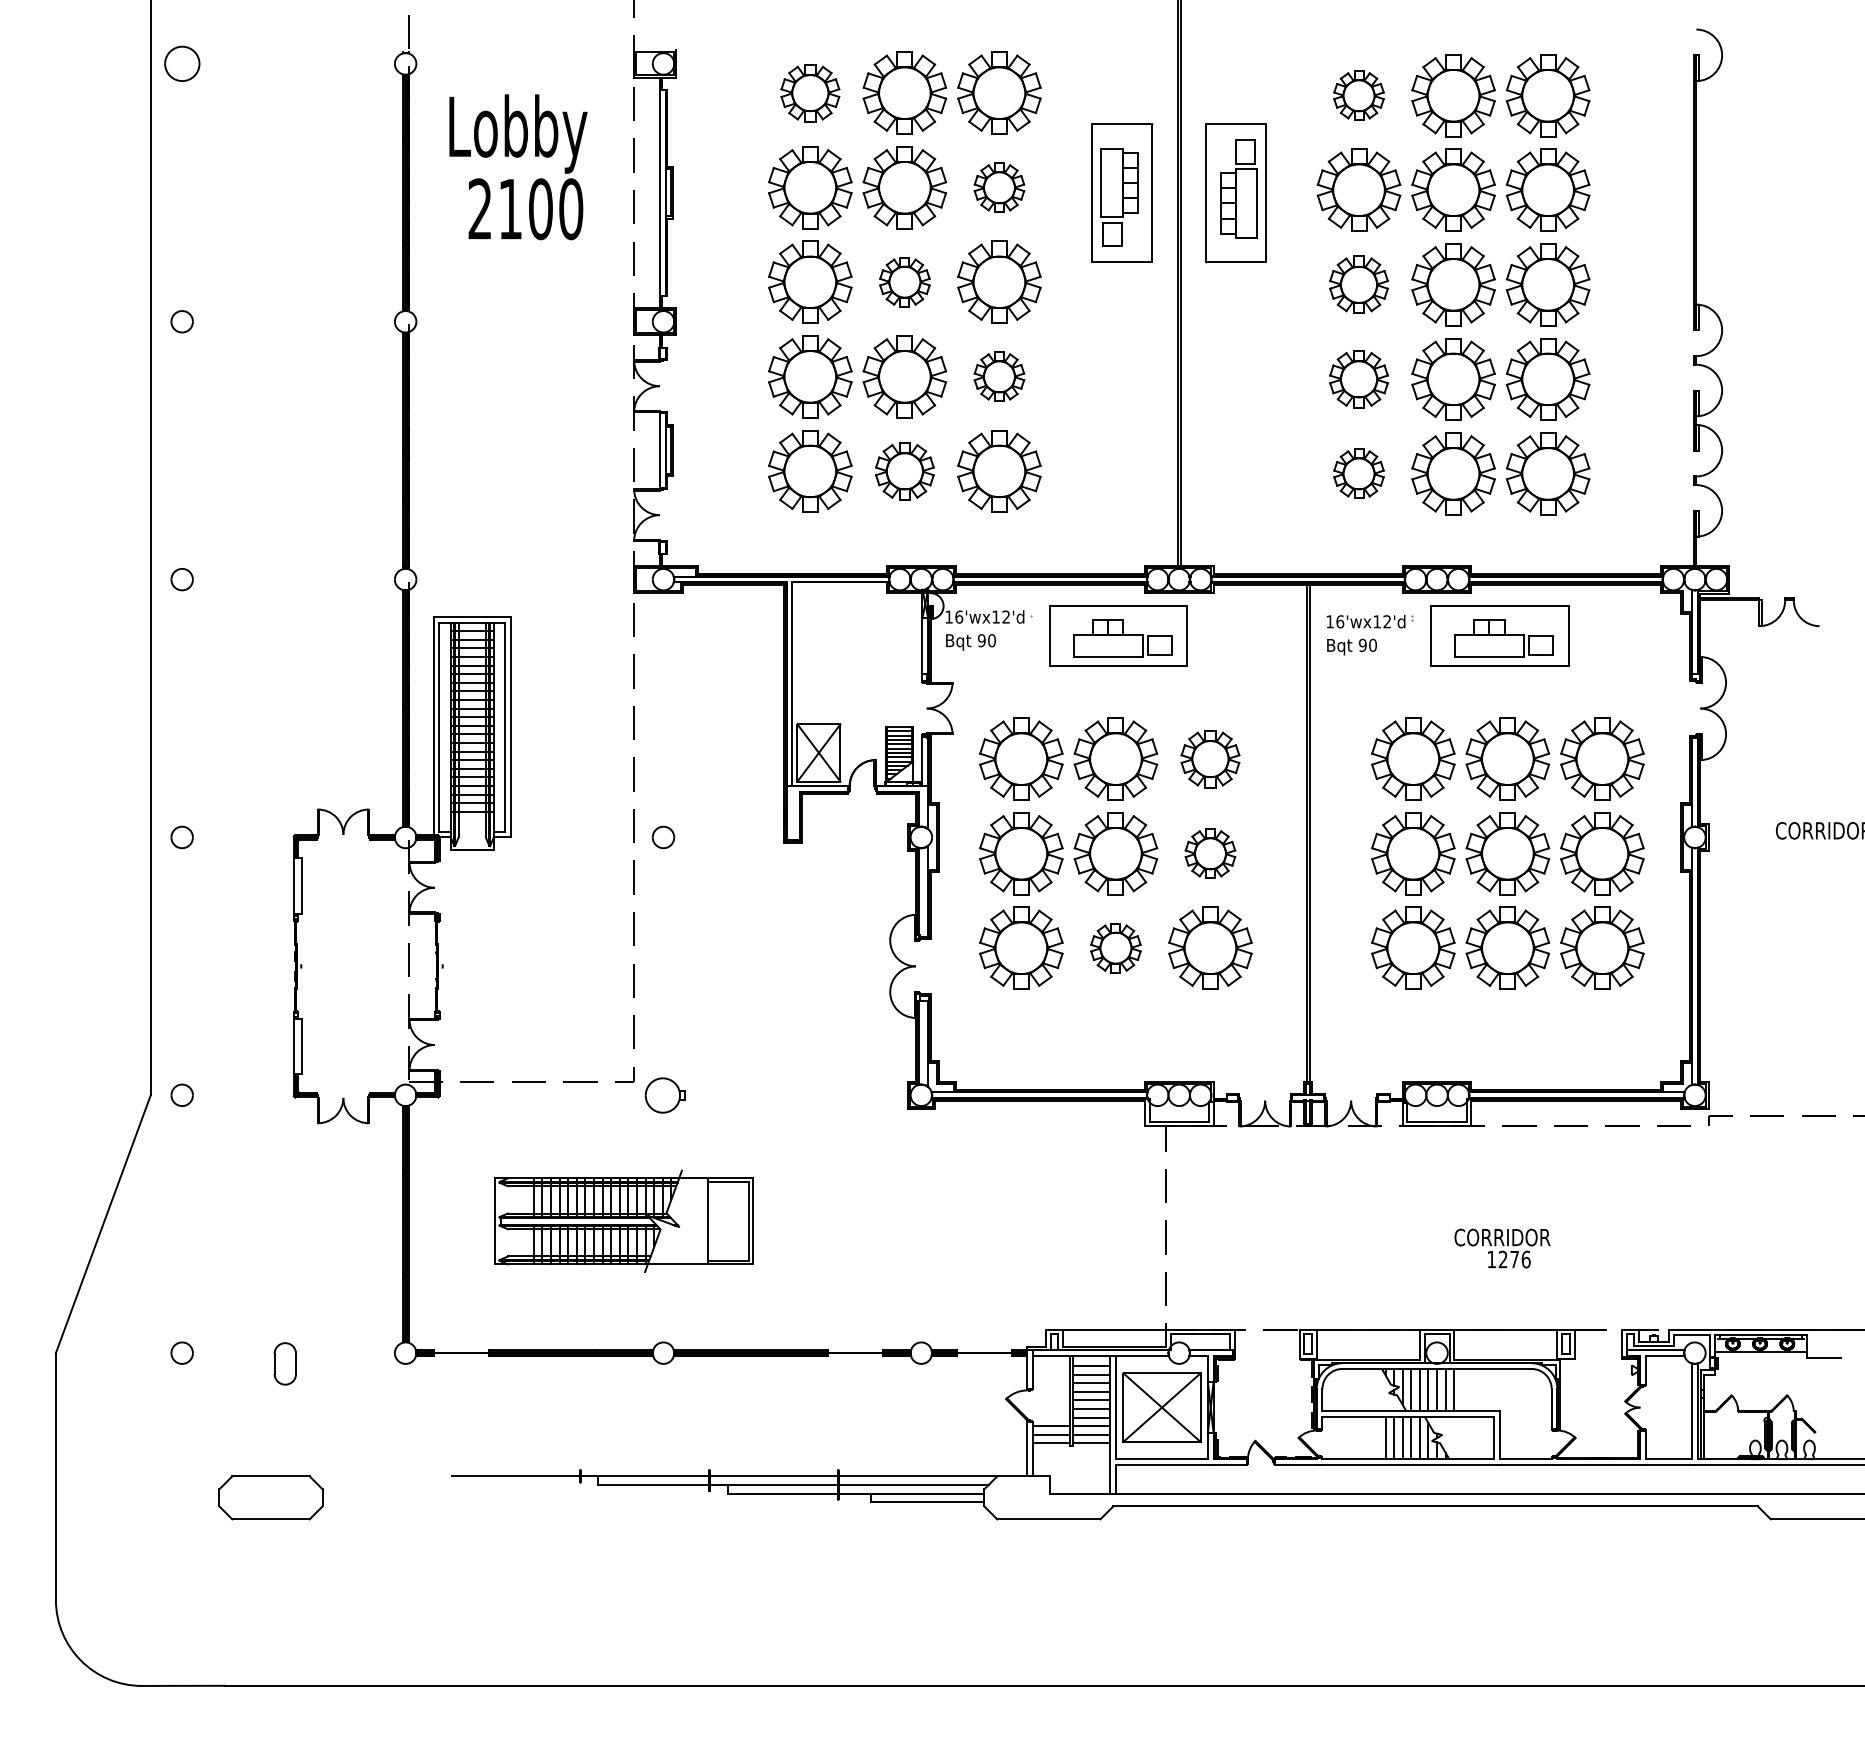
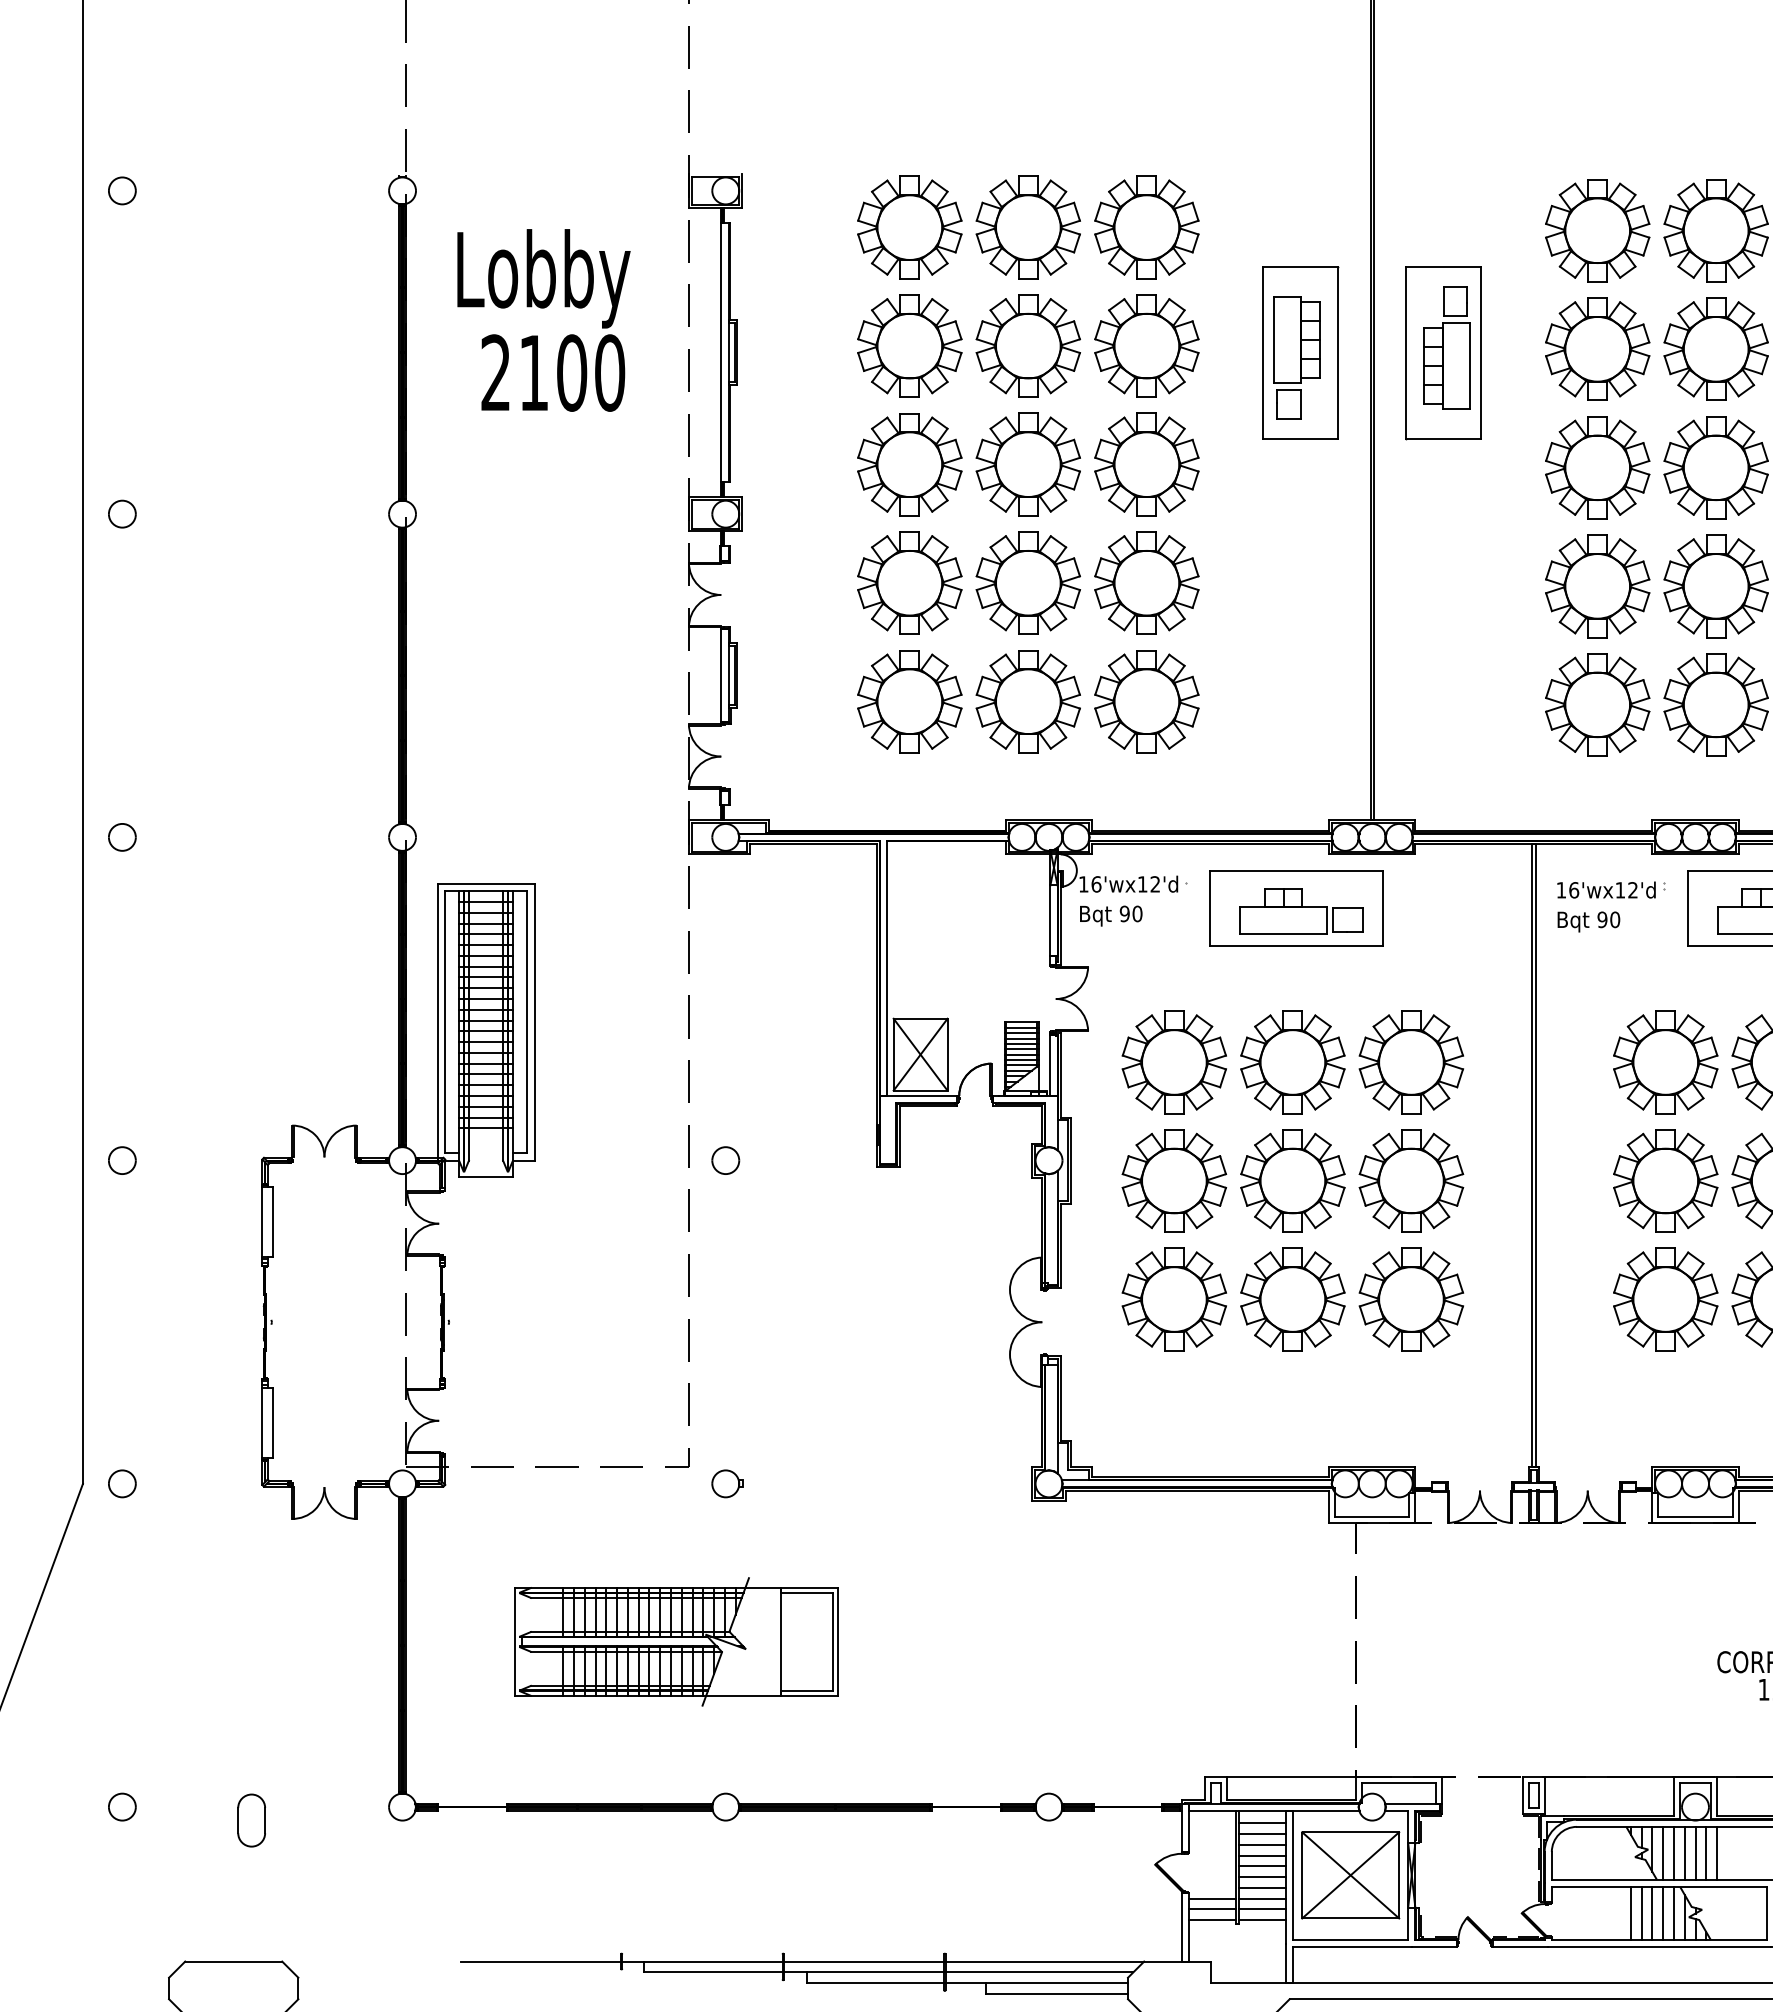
part: (181, 63) -> (121, 190), size x0.62
part: (810, 92) -> (910, 226), size x1.43
part: (1358, 95) -> (1597, 230), size x1.67
part: (999, 187) -> (1146, 345), size x1.67
part: (904, 281) -> (1027, 463), size x1.67
part: (1358, 284) -> (1597, 467), size x1.43
part: (999, 376) -> (1146, 582), size x1.67
part: (1358, 379) -> (1597, 586), size x1.43
part: (904, 471) -> (1027, 701), size x1.43
part: (1358, 473) -> (1597, 704), size x1.67
part: (1210, 758) -> (1411, 1061), size x1.43
part: (1210, 853) -> (1411, 1180), size x1.67
part: (1115, 947) -> (1292, 1298), size x1.67
part: (664, 1094) -> (727, 1482), size x0.62

